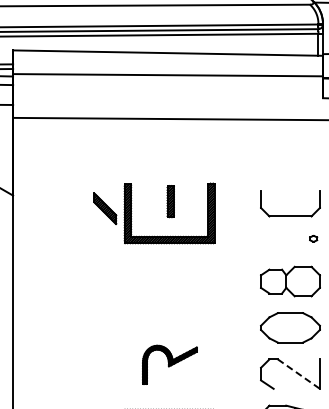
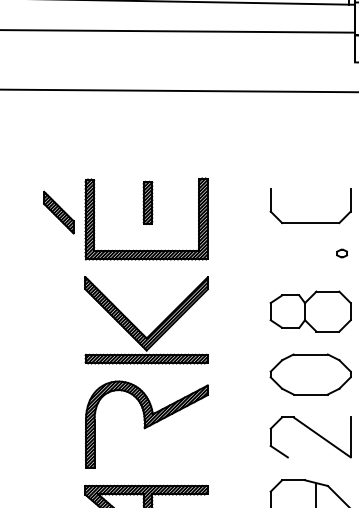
part: (163, 293) -> (138, 327), added
part: (169, 364) -> (146, 424), size x1.67
line: (298, 374) -> (321, 437), dashed -> solid

